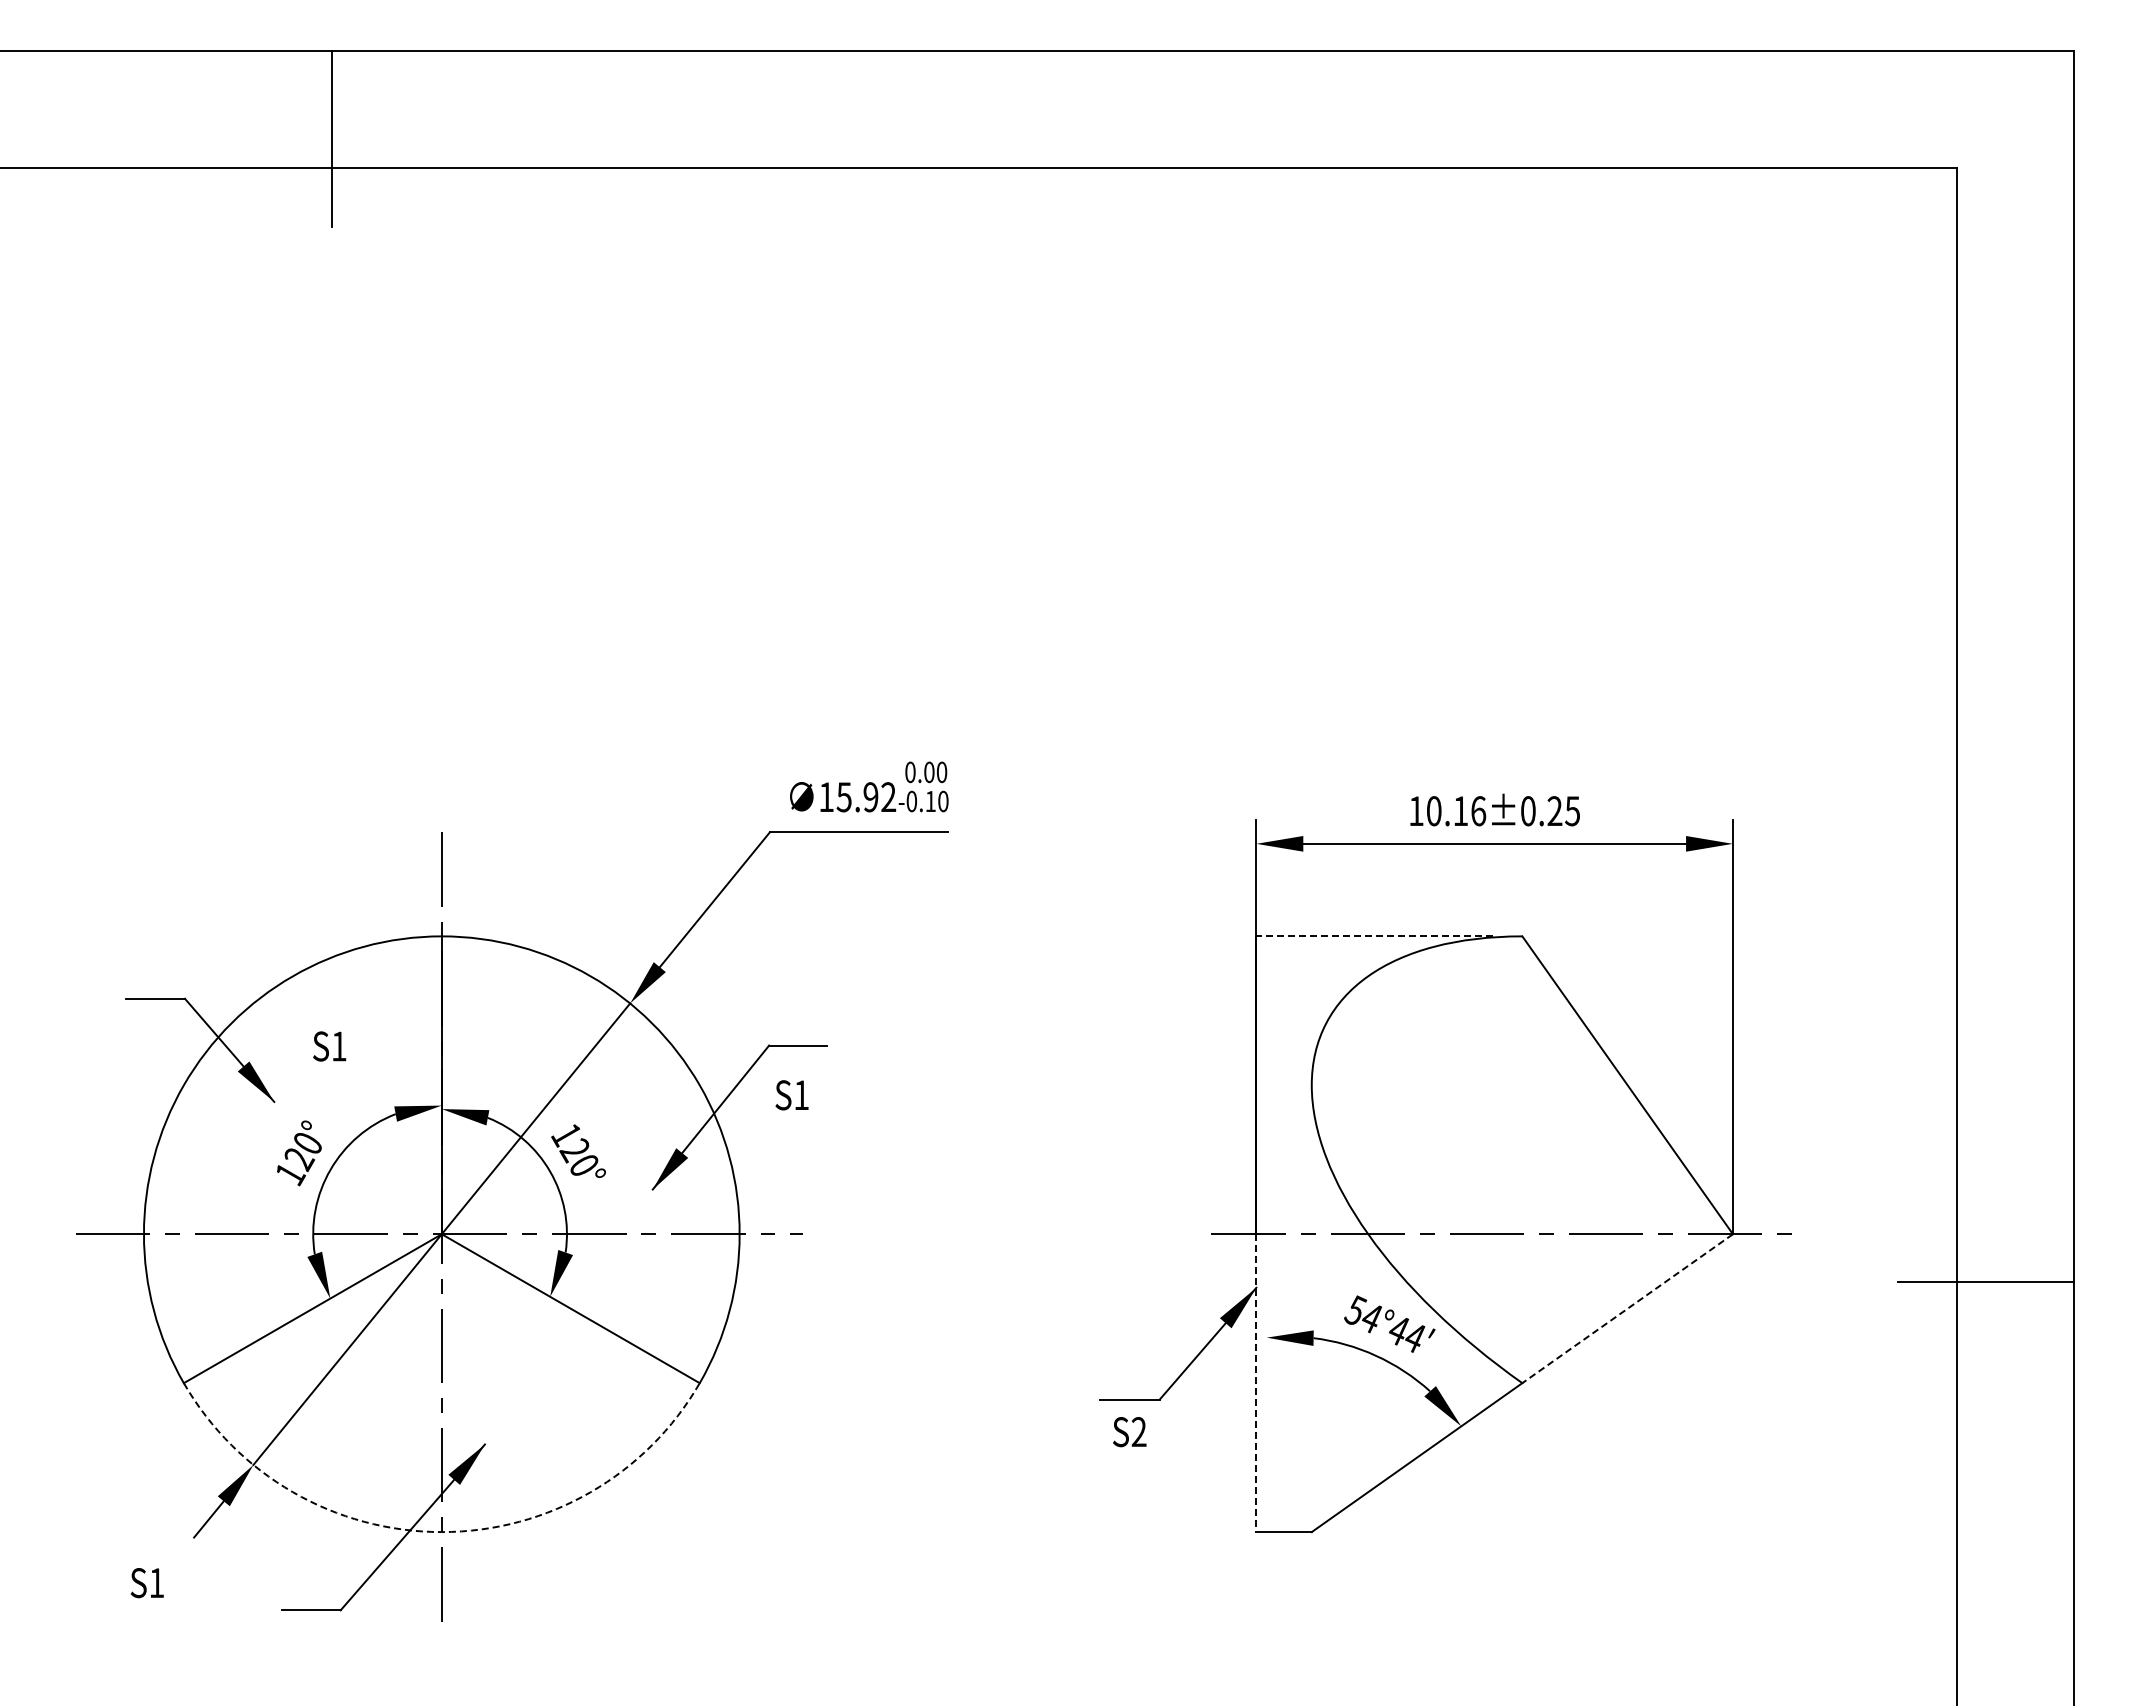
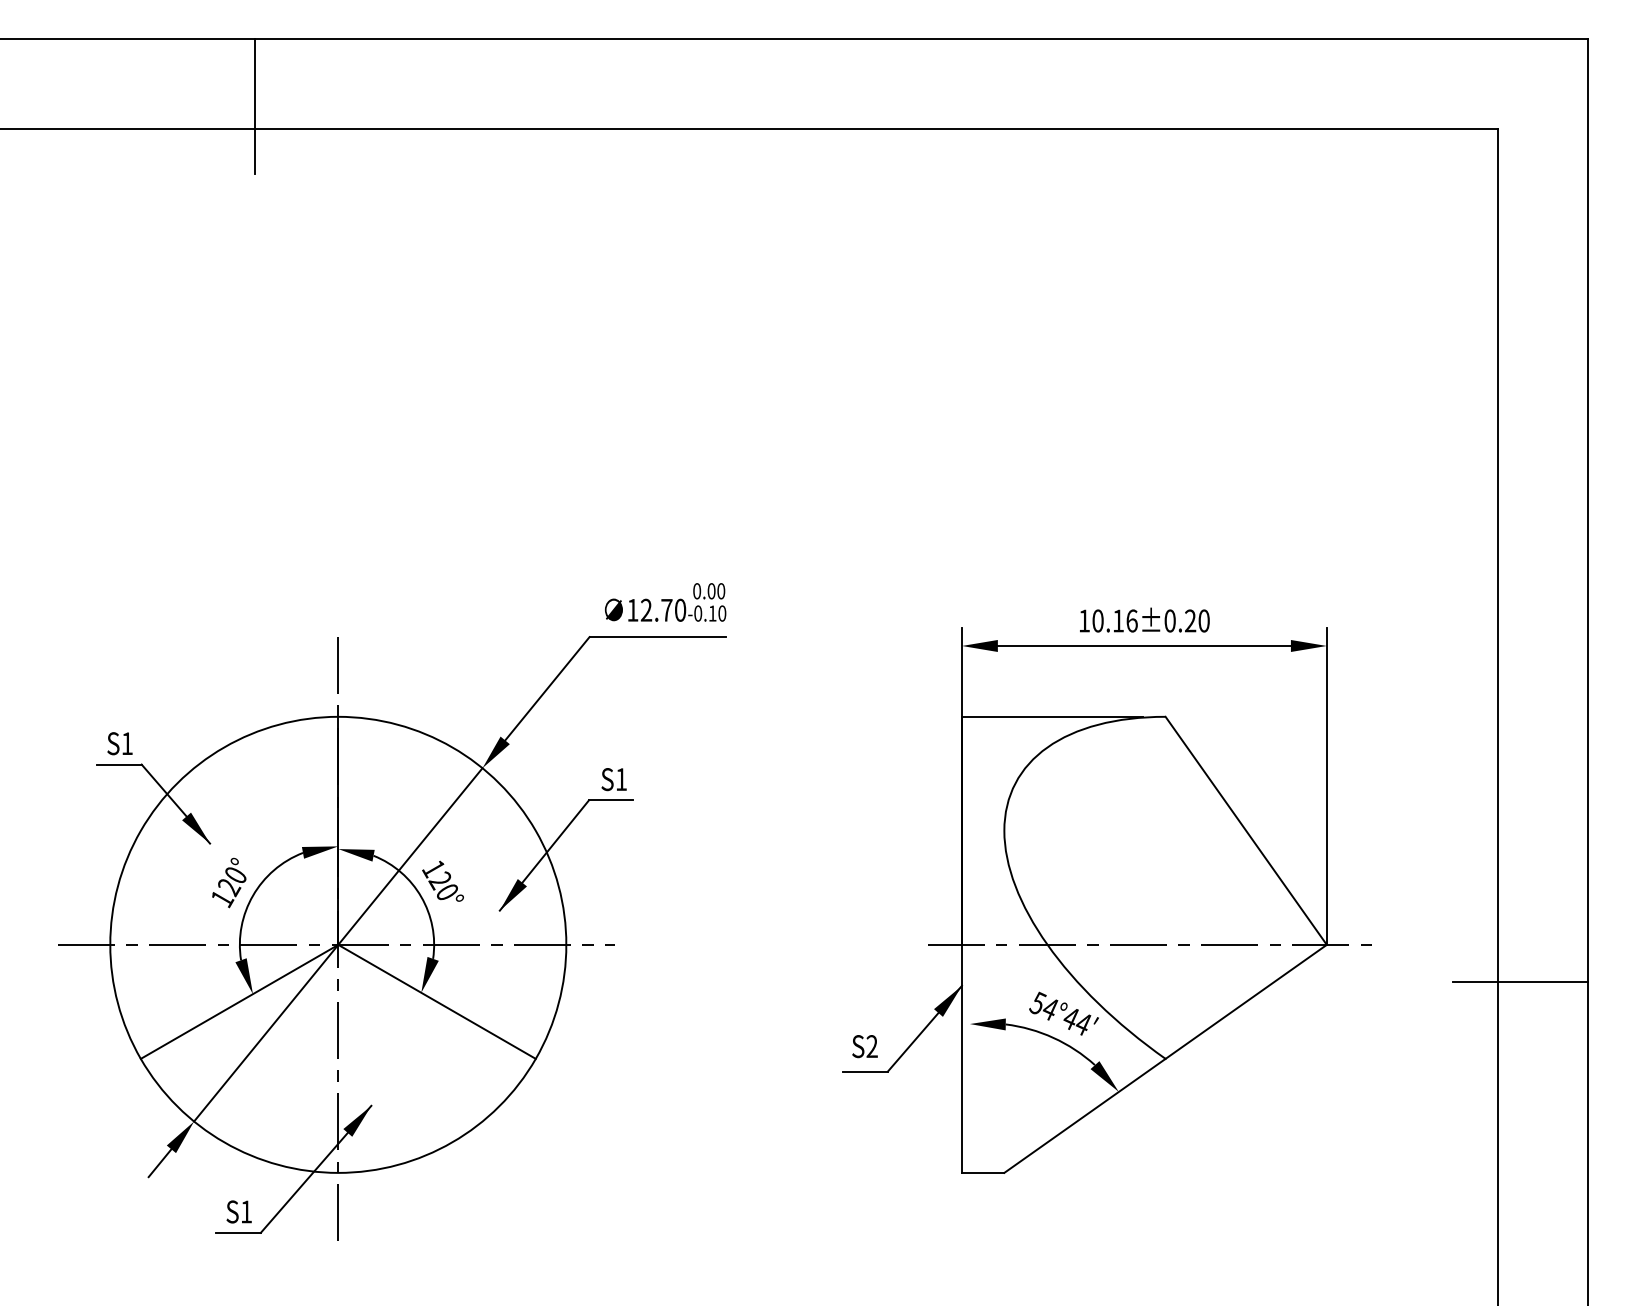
text: (866, 797) -> (663, 610), 15.92 -> 12.70
text: (1572, 811) -> (1203, 621), 10.16±0.25 -> 10.16±0.20
line: (1373, 936) -> (1051, 716), dashed -> solid
text: (329, 1046) -> (119, 743), moved
text: (791, 1095) -> (613, 779), moved
line: (1627, 1308) -> (1246, 1001), dashed -> solid
line: (1256, 1383) -> (962, 1059), dashed -> solid
text: (1129, 1432) -> (864, 1046), moved
arc: (441, 1532) -> (338, 1173), dashed -> solid
text: (146, 1583) -> (238, 1212), moved

